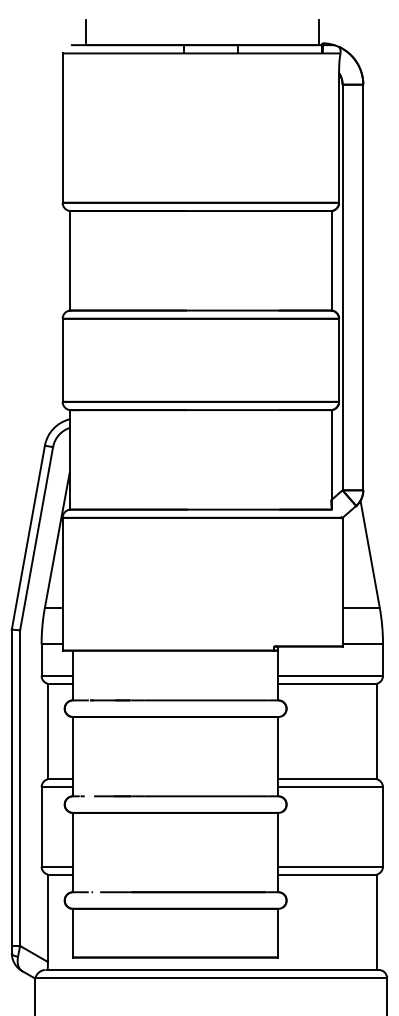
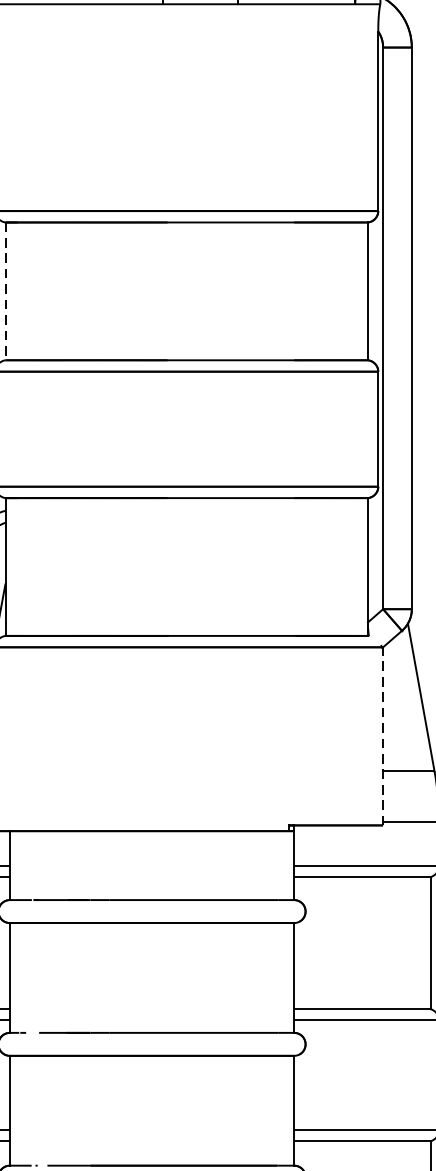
line: (69, 260) -> (5, 290), solid -> dashed
line: (342, 581) -> (383, 735), solid -> dashed

